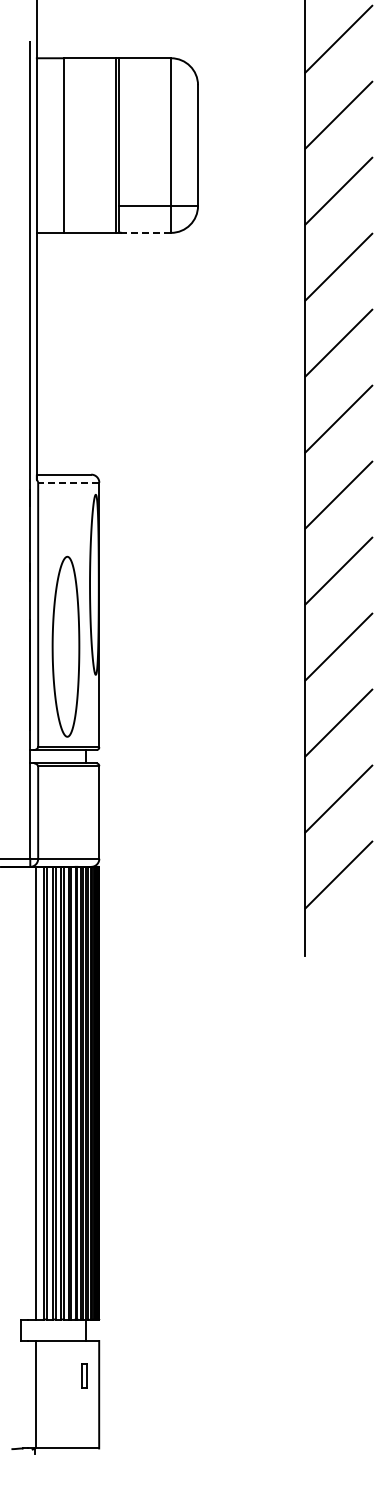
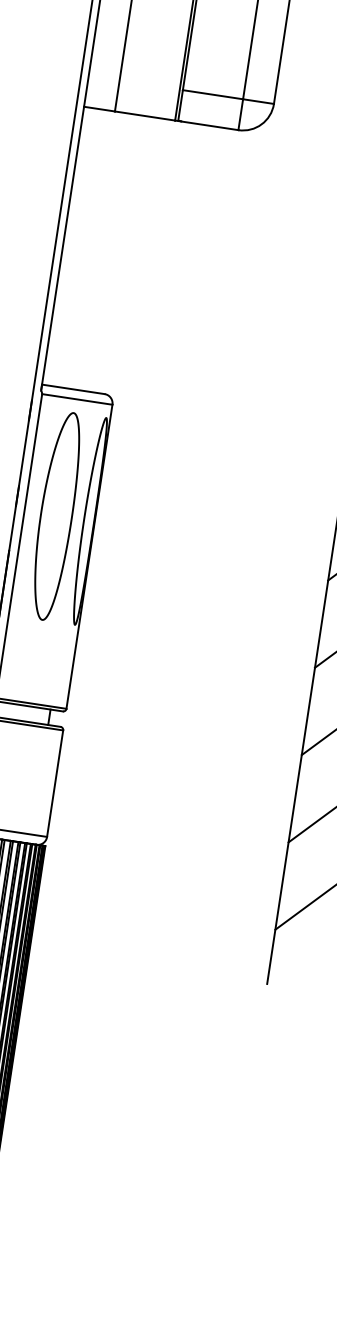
line: (146, 232) -> (210, 125), dashed -> solid
line: (68, 482) -> (77, 399), dashed -> solid
part: (65, 646) -> (55, 515), moved

